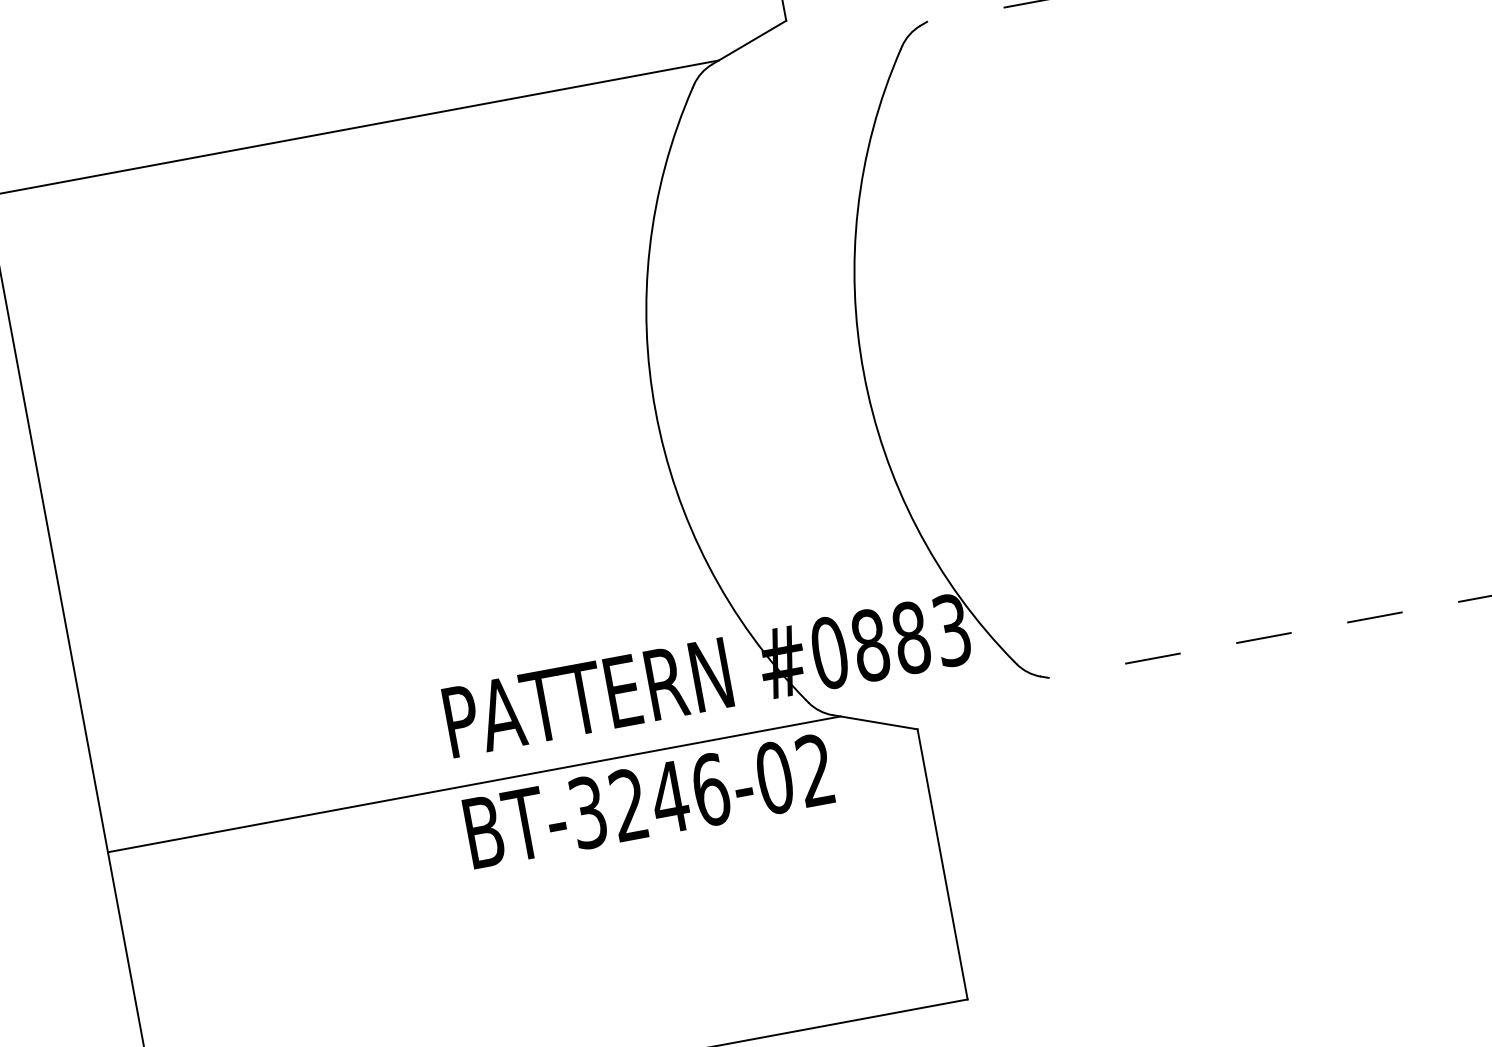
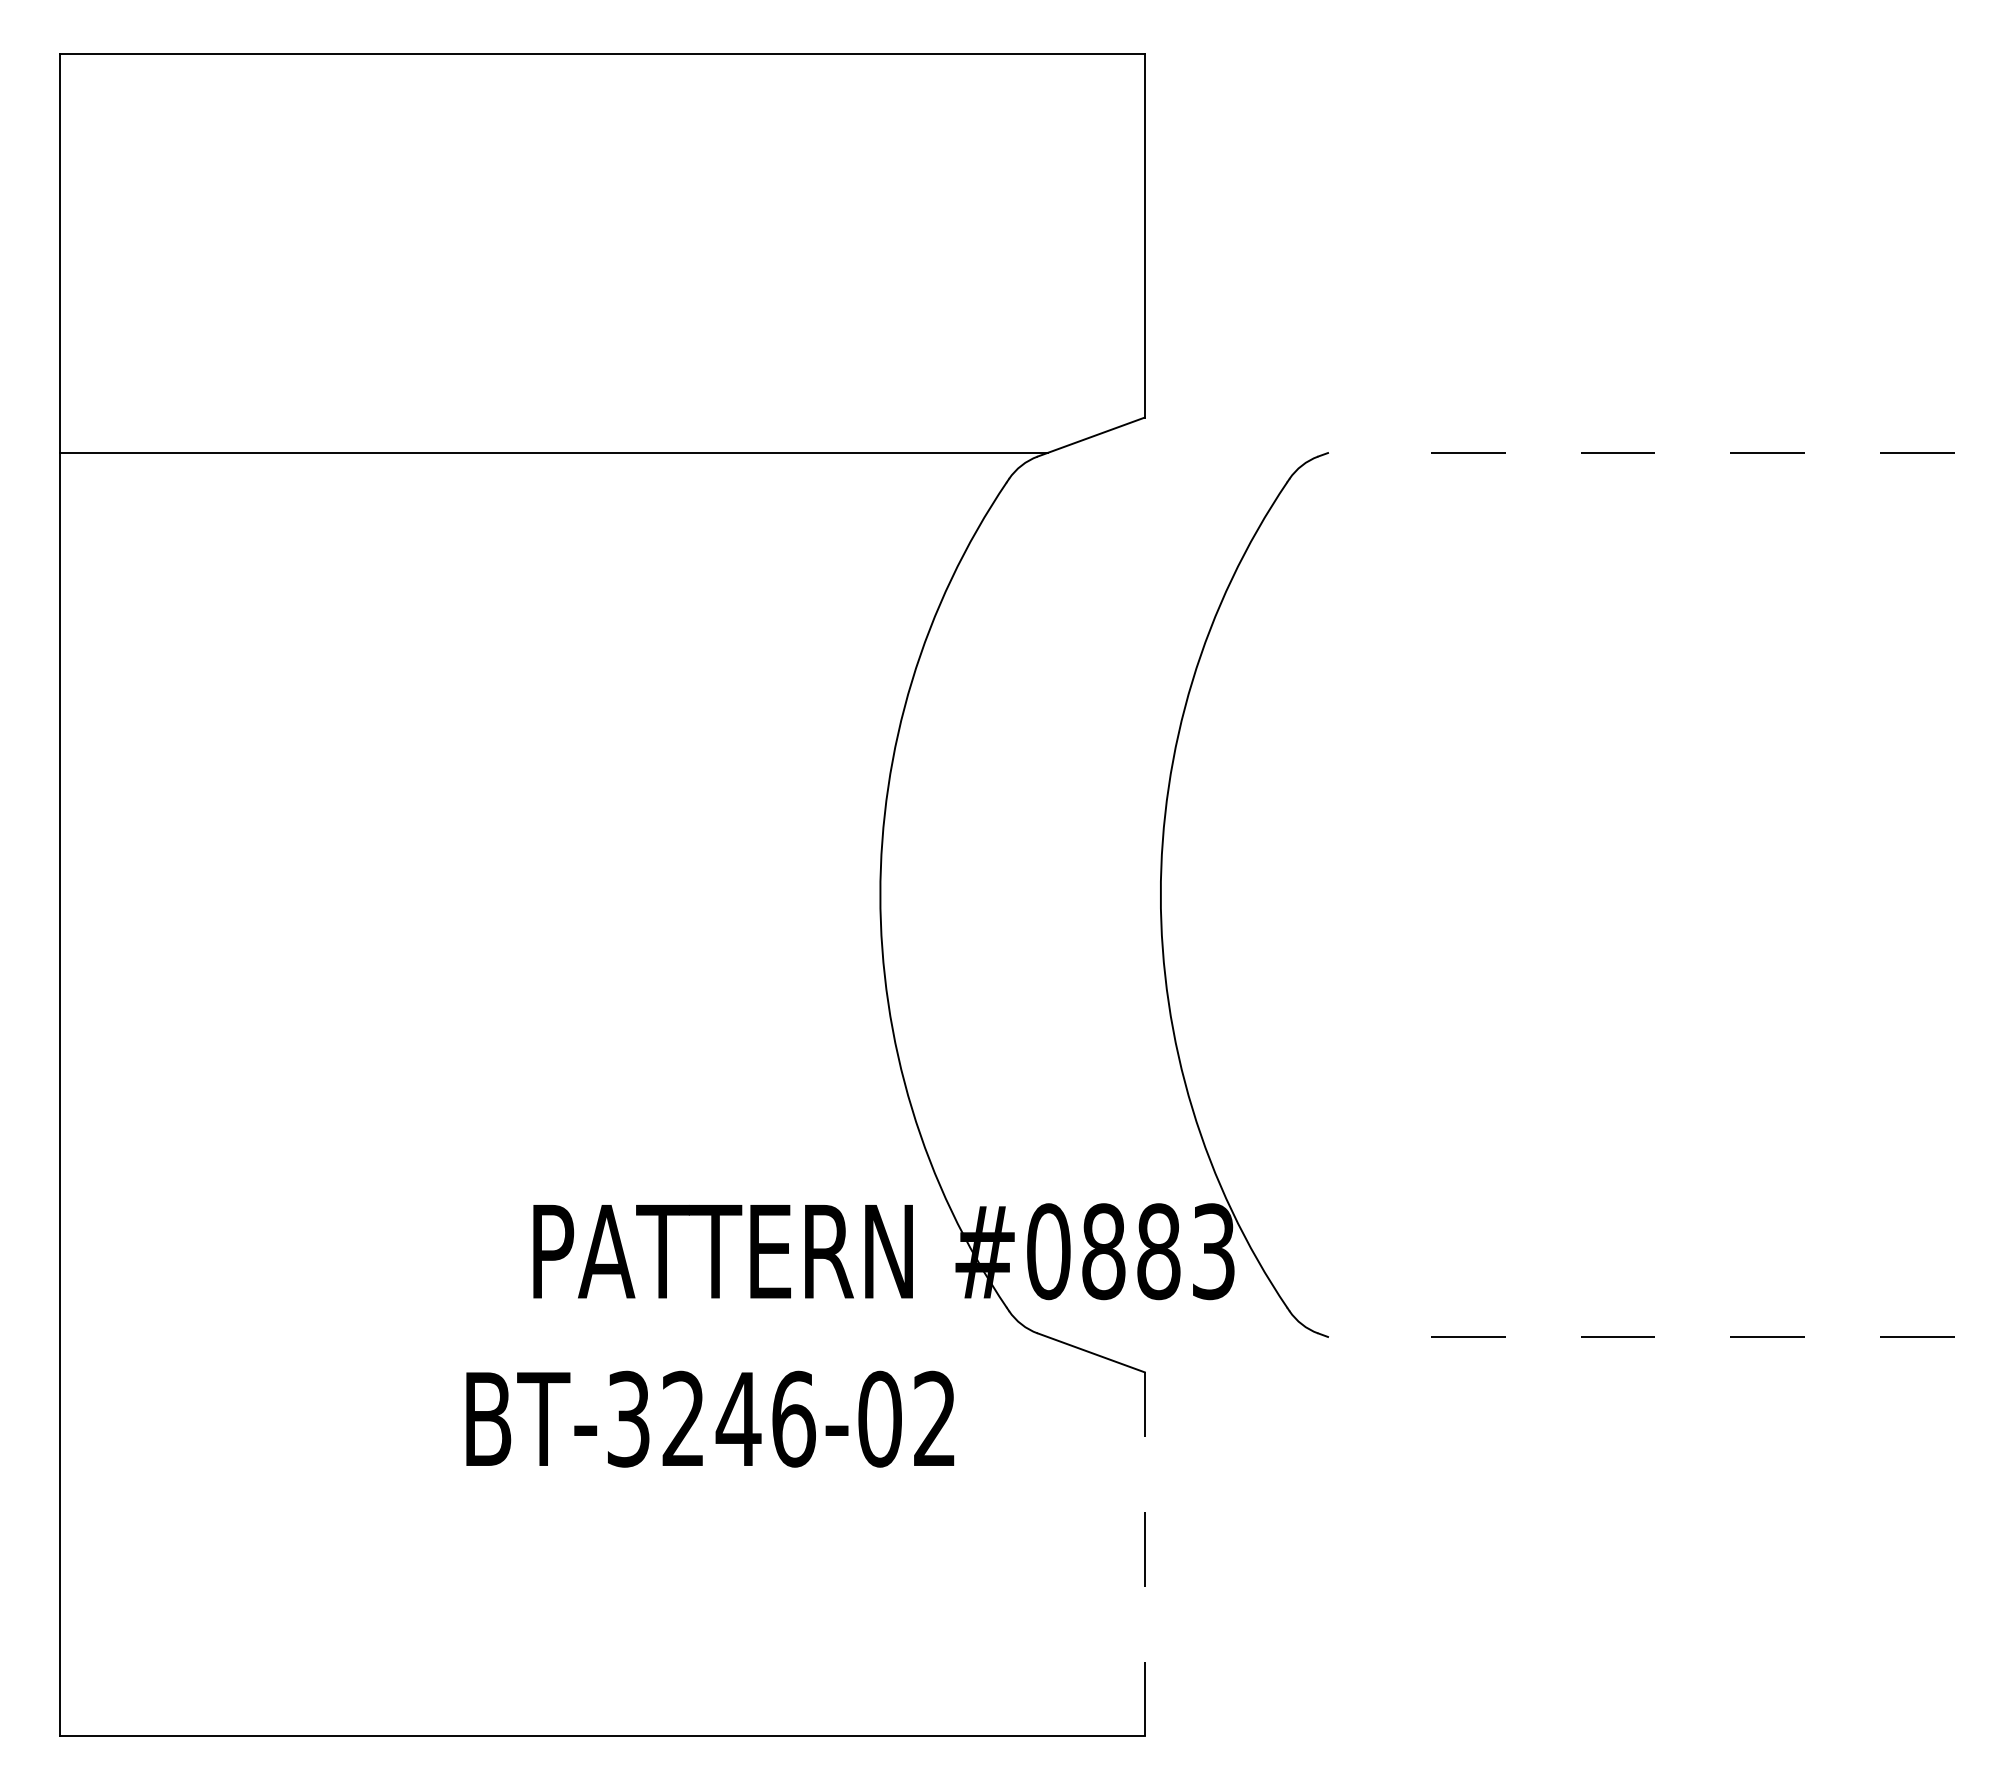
line: (473, 784) -> (553, 1336), removed
text: (648, 800) -> (710, 1418), moved
line: (942, 864) -> (1144, 1554), solid -> dashed

